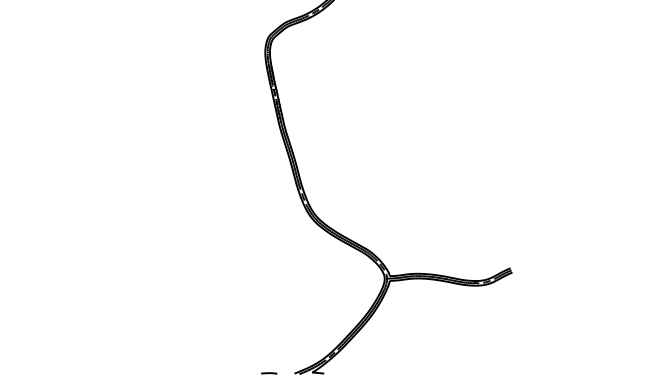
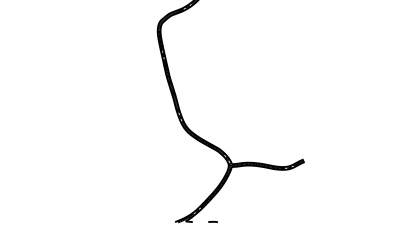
curve: (268, 372) -> (212, 221), moved

